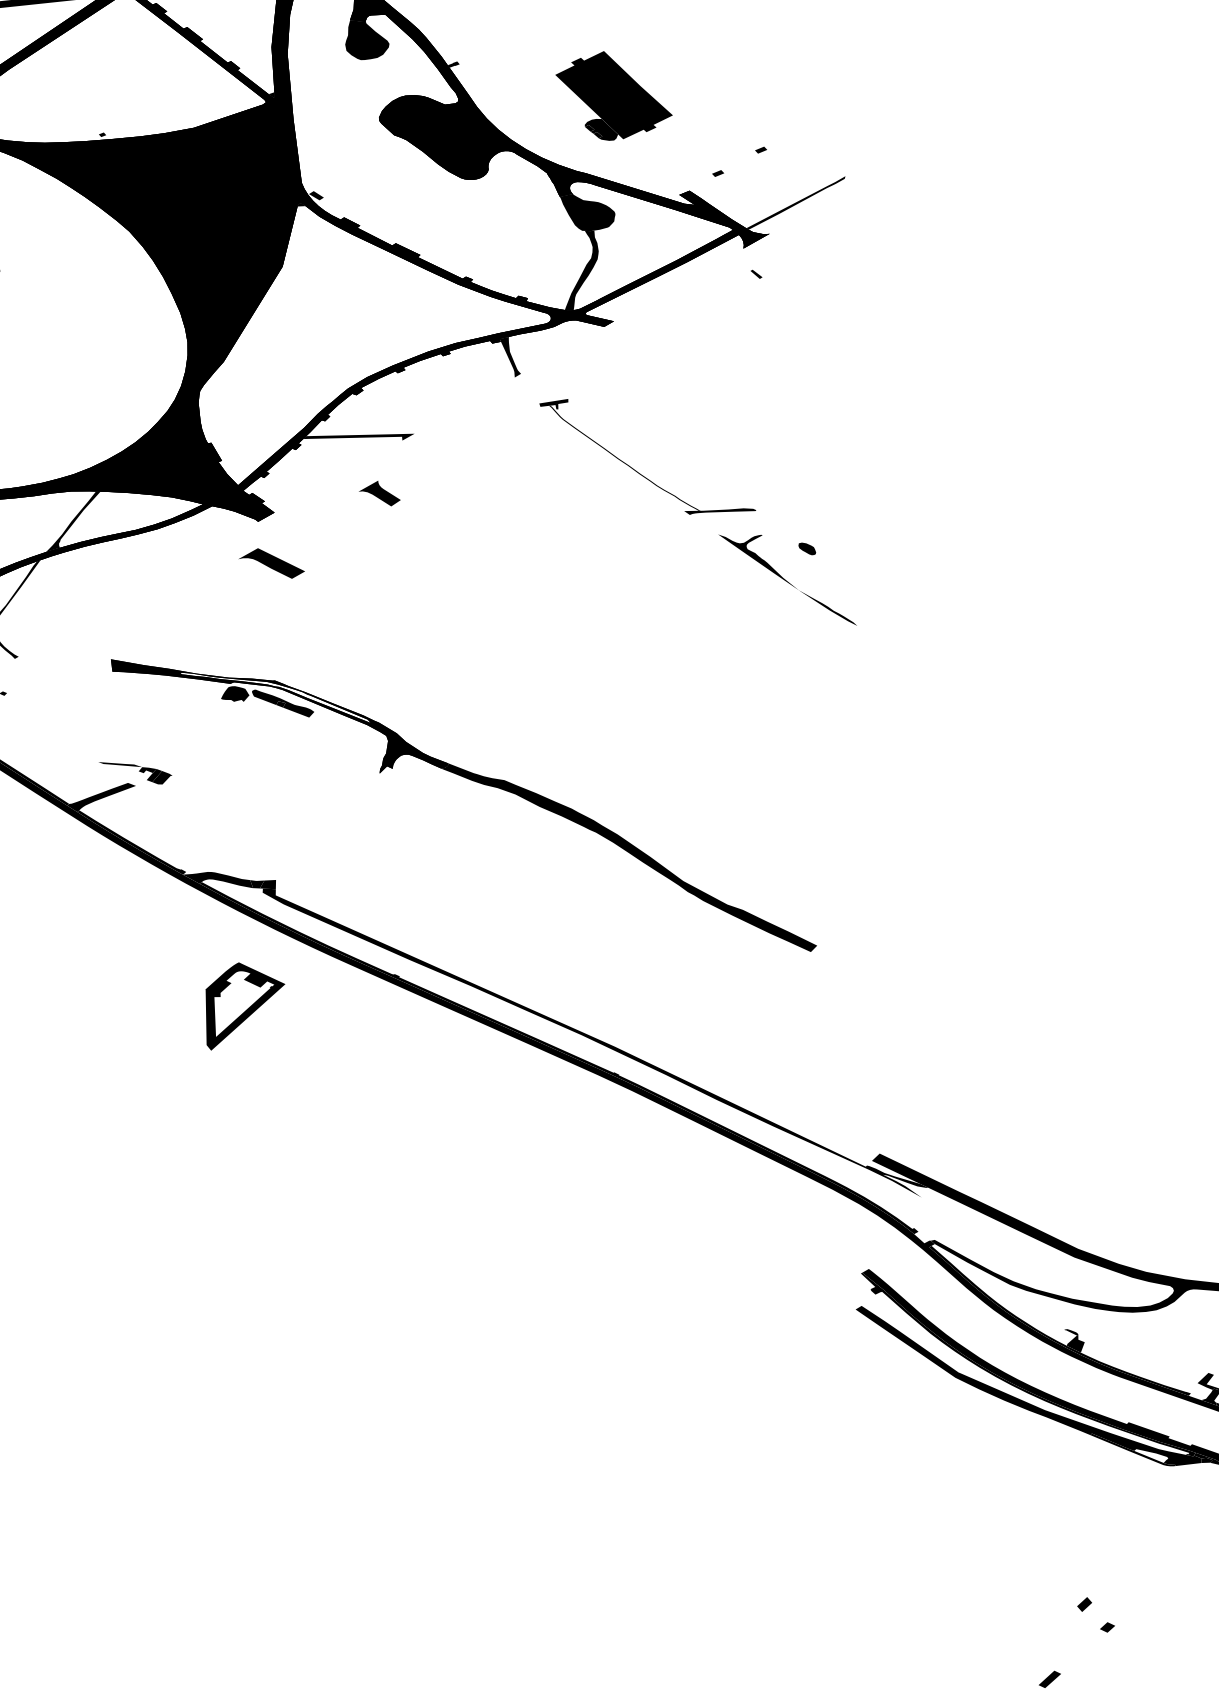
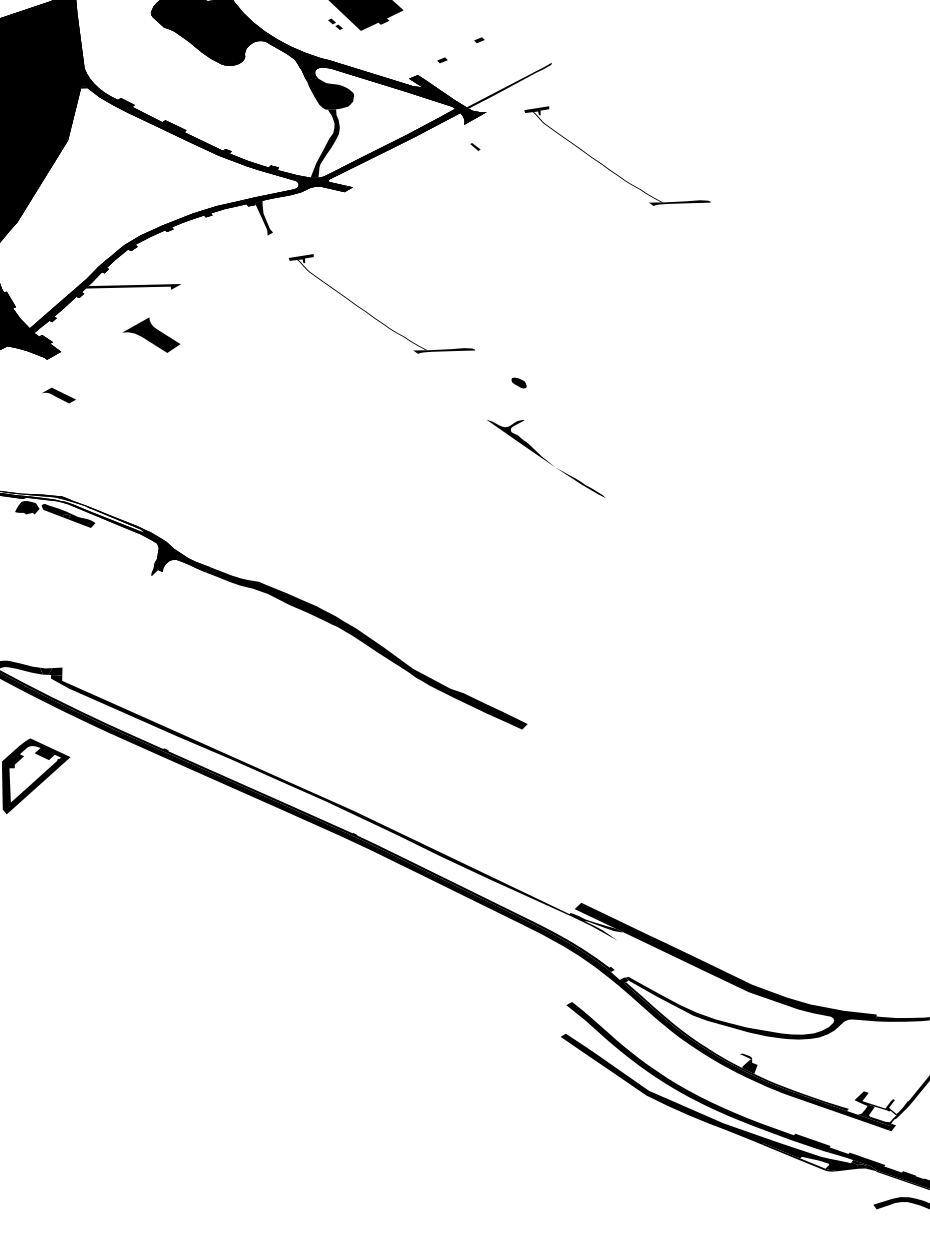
fill: (601, 129) -> (342, 22), removed
fill: (316, 195) -> (97, 79), removed
part: (910, 298) -> (607, 167), added
part: (379, 493) -> (151, 335), size x1.6
part: (271, 563) -> (58, 395), size x0.6
part: (787, 579) -> (545, 458), moved
fill: (1027, 1364) -> (708, 1084), removed

